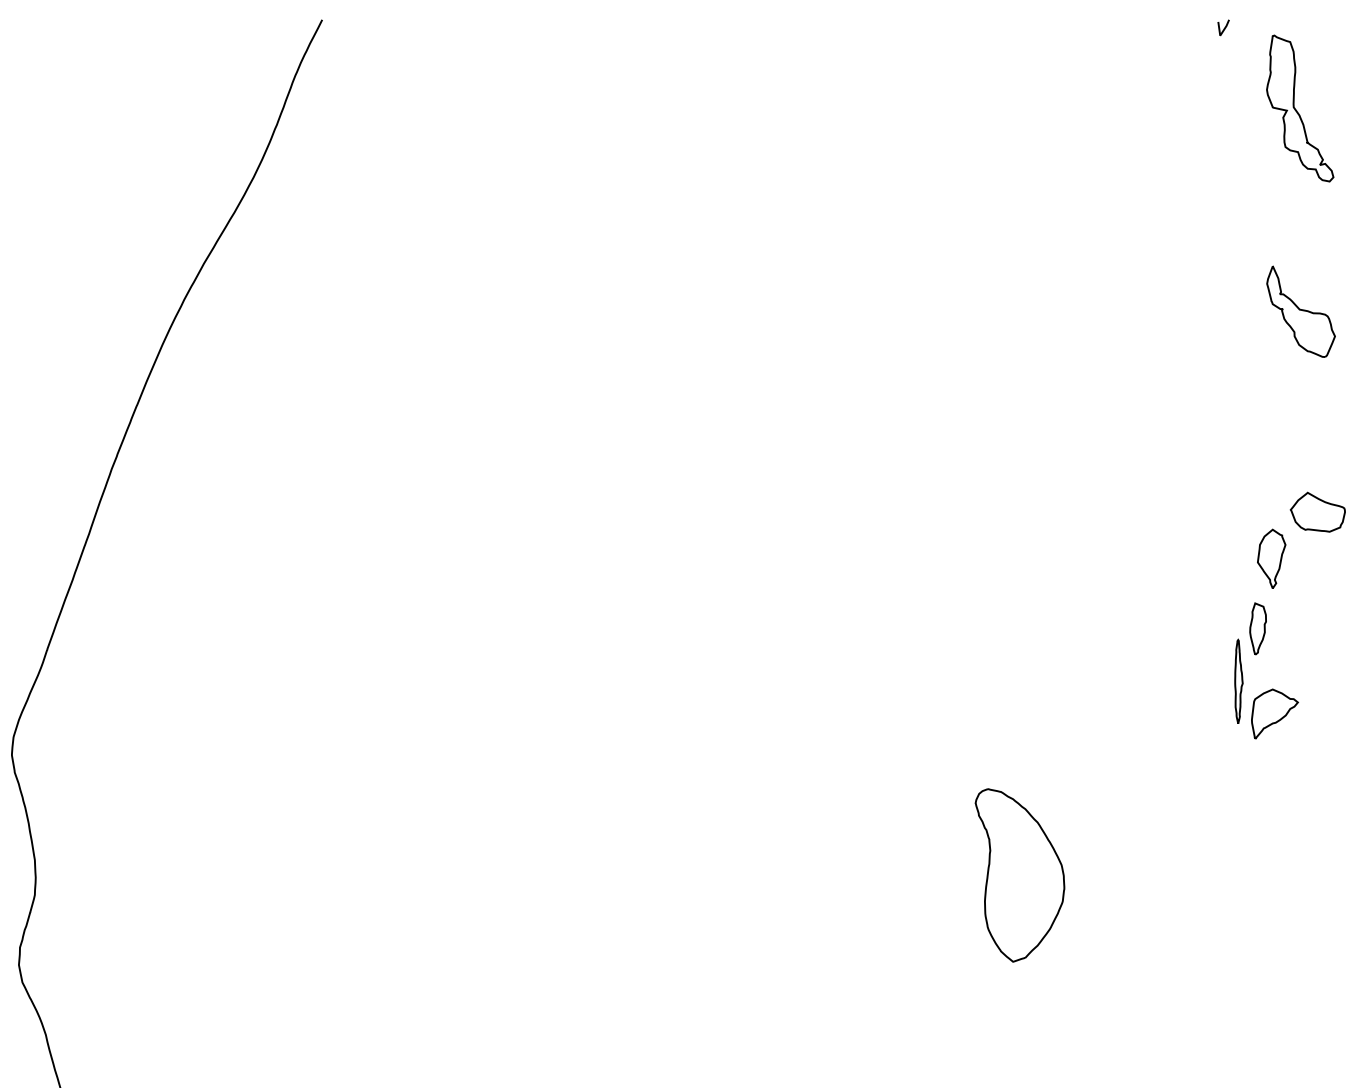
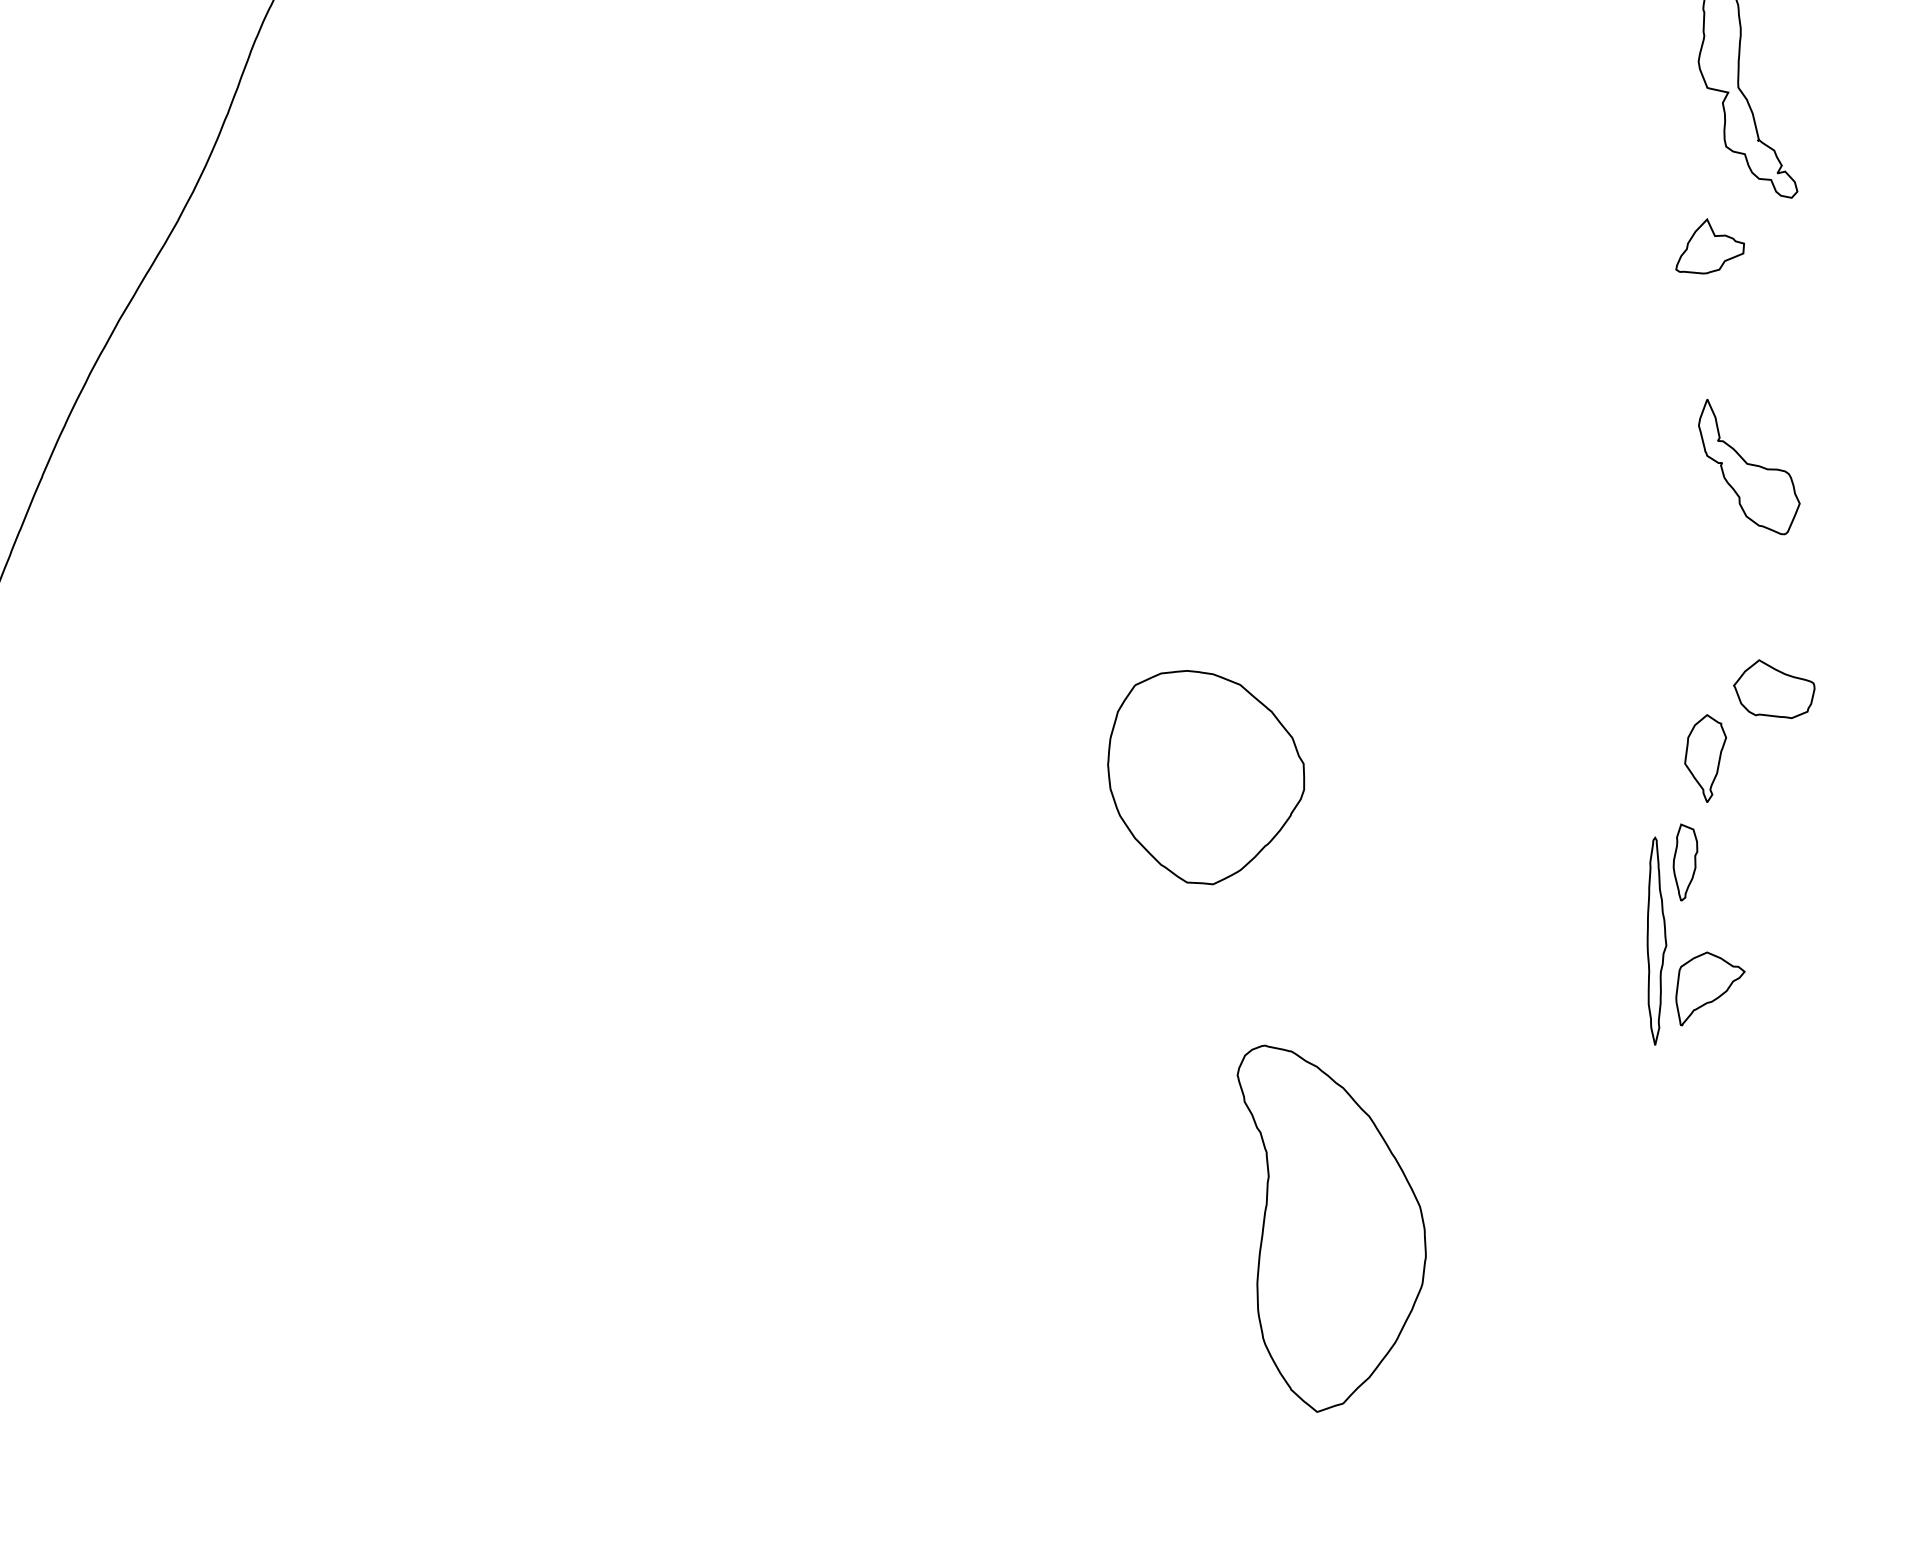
part: (1274, 213) -> (1709, 245), added
part: (1300, 311) -> (1748, 466), moved
part: (935, 571) -> (1206, 777), added
part: (1238, 681) -> (1656, 940), size x1.67
part: (1019, 875) -> (1330, 1228), size x1.43

